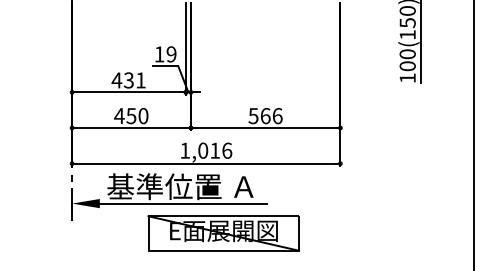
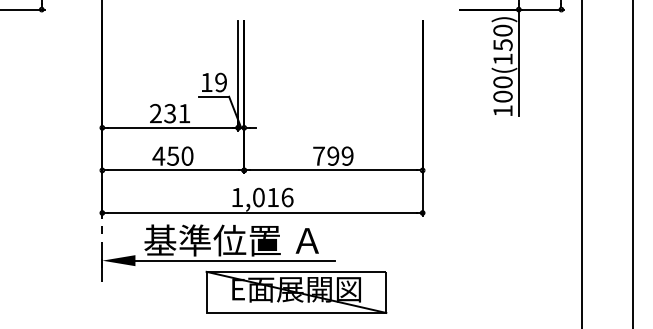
text: (116, 80) -> (155, 113), 431 -> 231
text: (264, 115) -> (332, 155), 566 -> 799
part: (223, 232) -> (296, 291), moved

